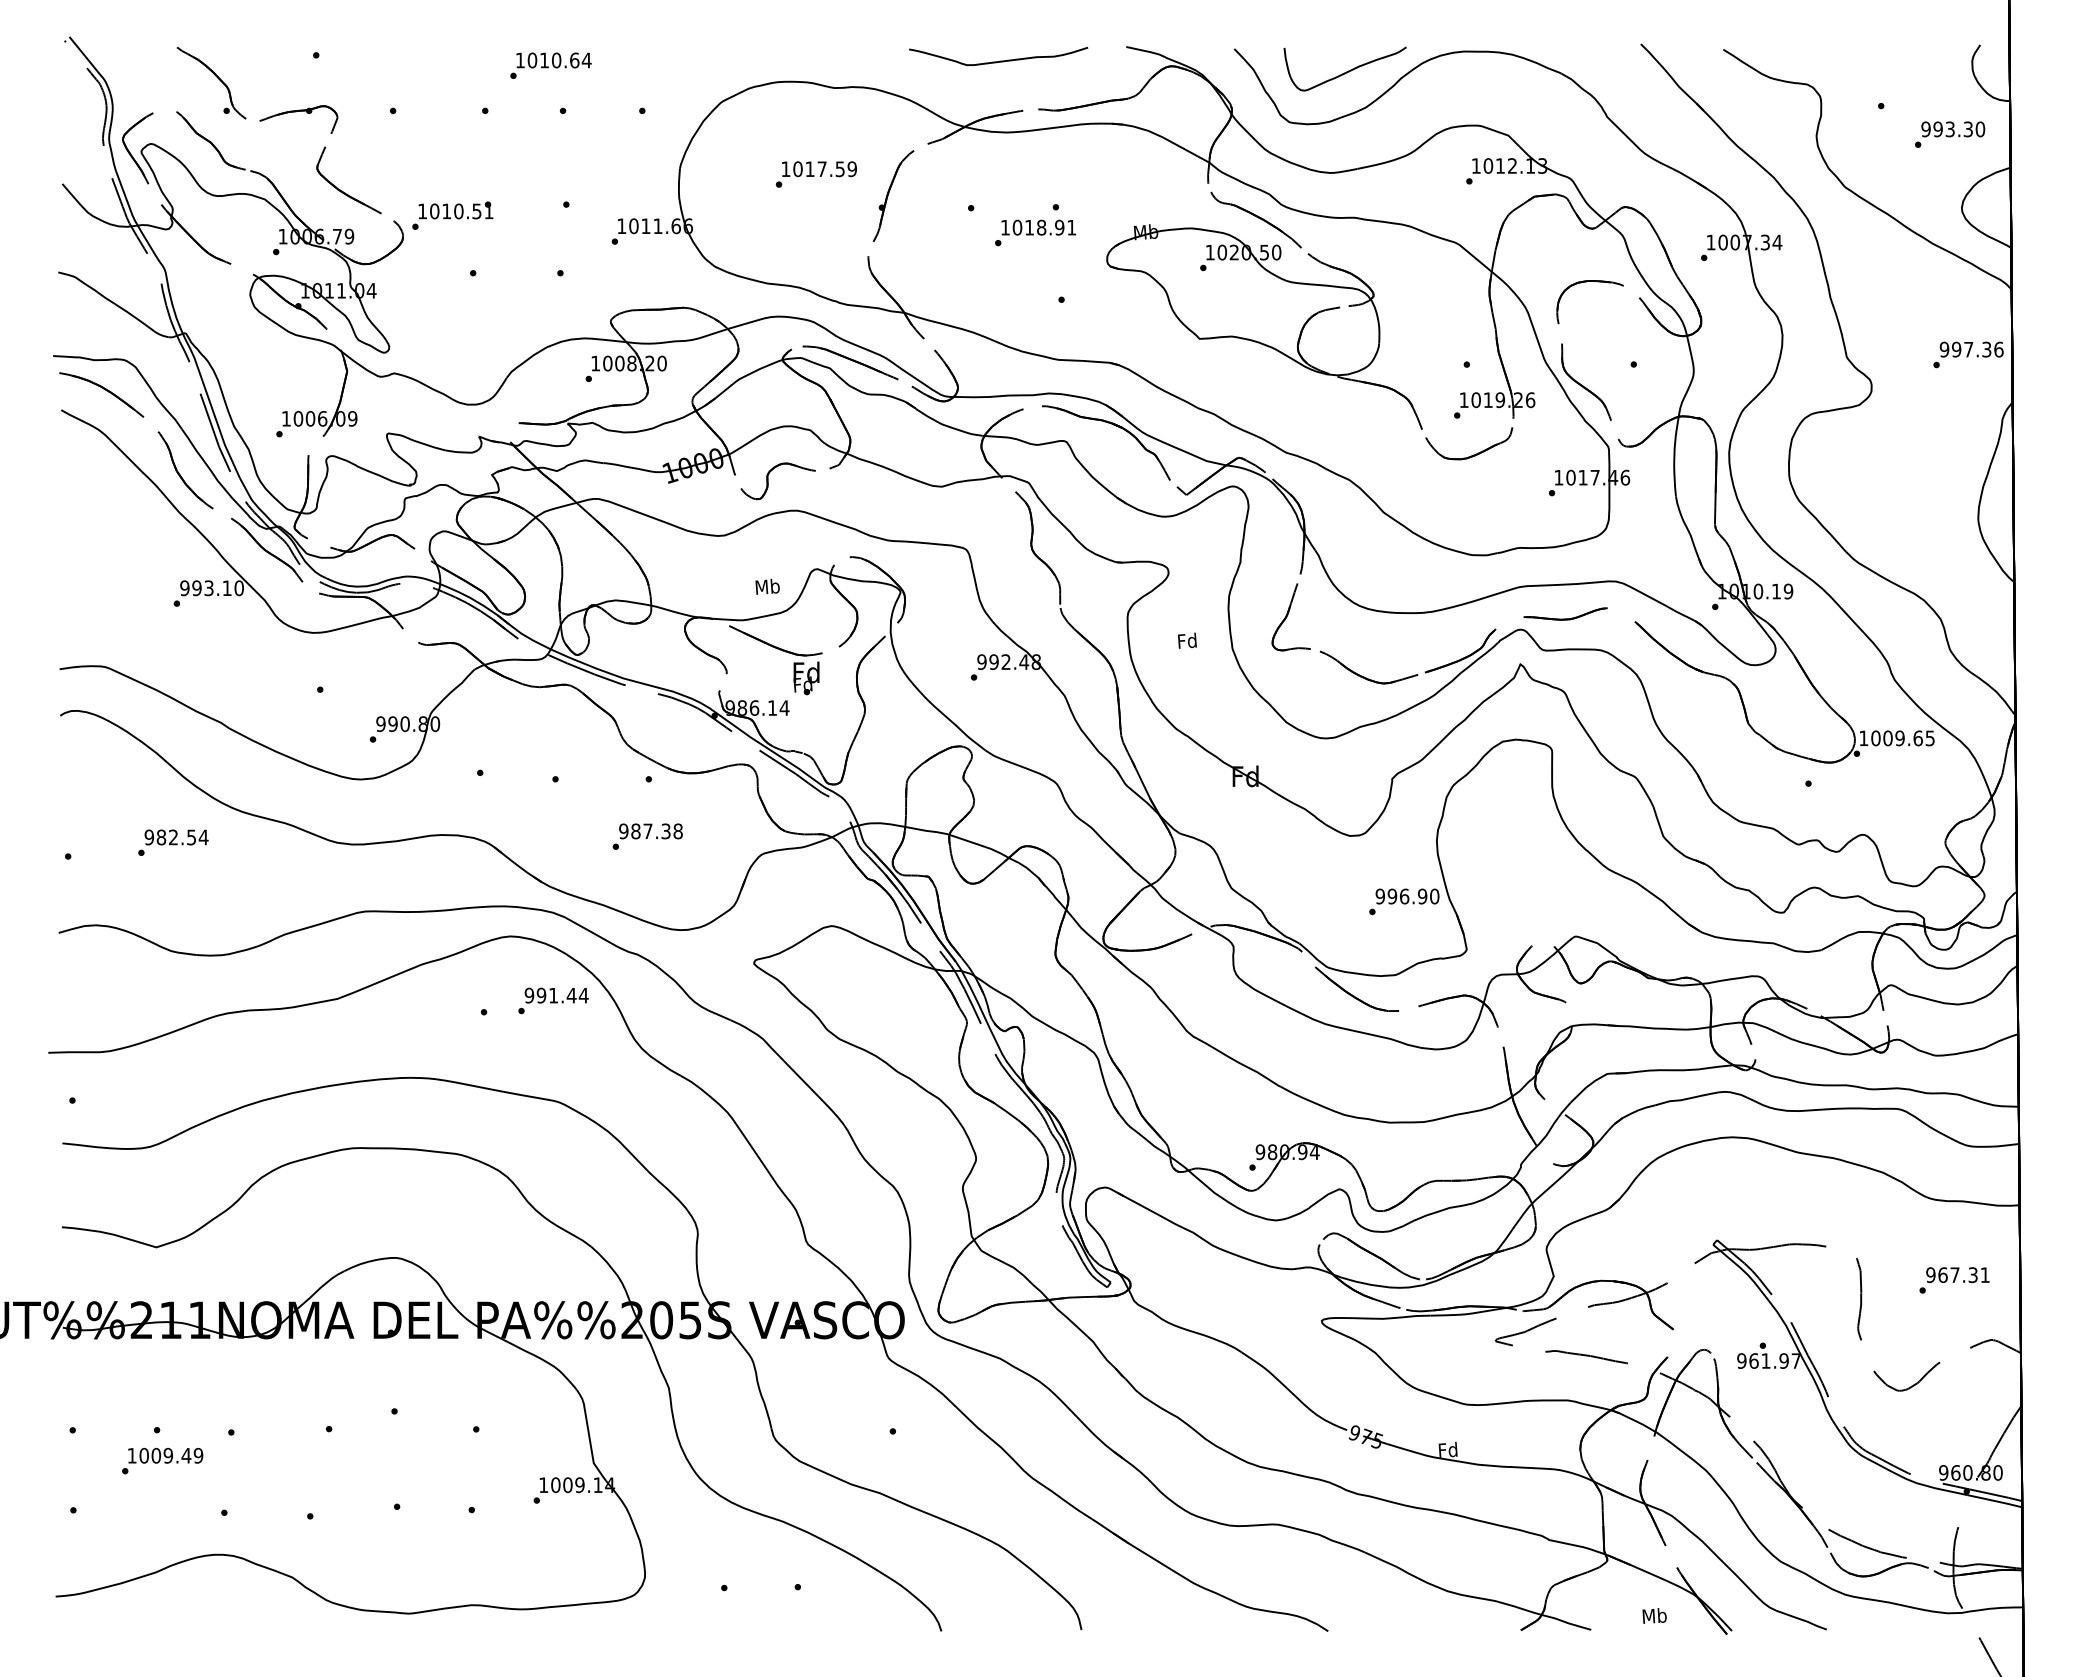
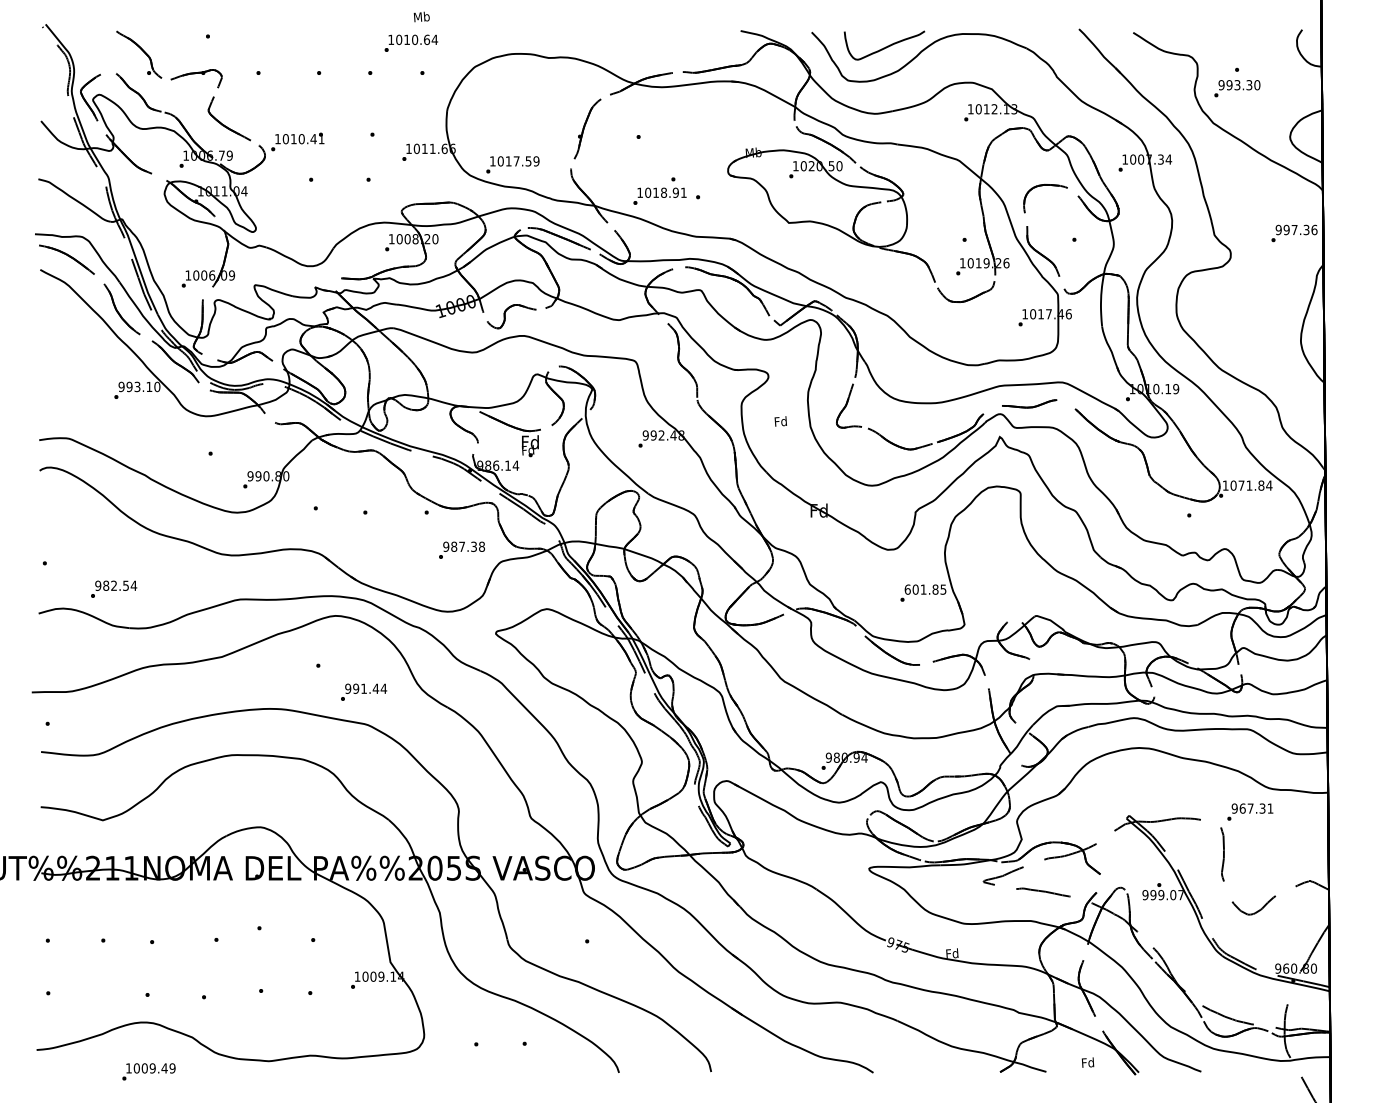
curve: (999, 59) -> (657, 39), removed
text: (549, 64) -> (410, 42), moved
text: (1950, 134) -> (1237, 88), moved
text: (815, 173) -> (512, 164), moved
text: (476, 211) -> (313, 139), 1010.51 -> 1010.41
text: (1034, 224) -> (659, 190), moved
text: (767, 586) -> (421, 16), moved
text: (1909, 738) -> (1255, 485), 1009.65 -> 1071.84
text: (647, 835) -> (461, 549), moved
text: (174, 841) -> (114, 588), moved
text: (1407, 896) -> (925, 589), 996.90 -> 601.85
text: (554, 999) -> (364, 691), moved
text: (1954, 1279) -> (1250, 811), moved
text: (1769, 1361) -> (1163, 895), 961.97 -> 999.07
text: (161, 1460) -> (148, 1071), moved
text: (1655, 1615) -> (1088, 1062), Mb -> Fd

